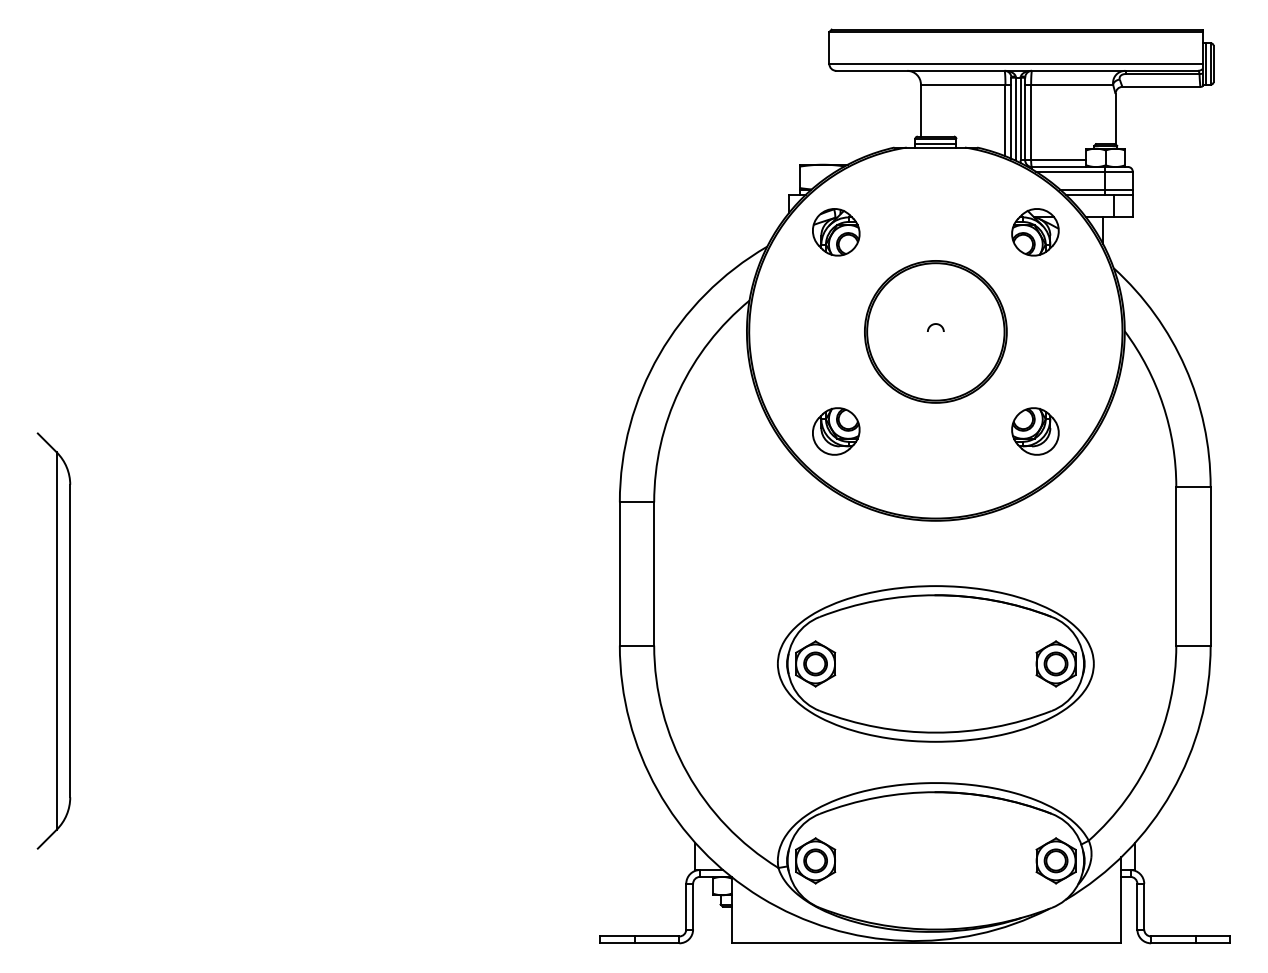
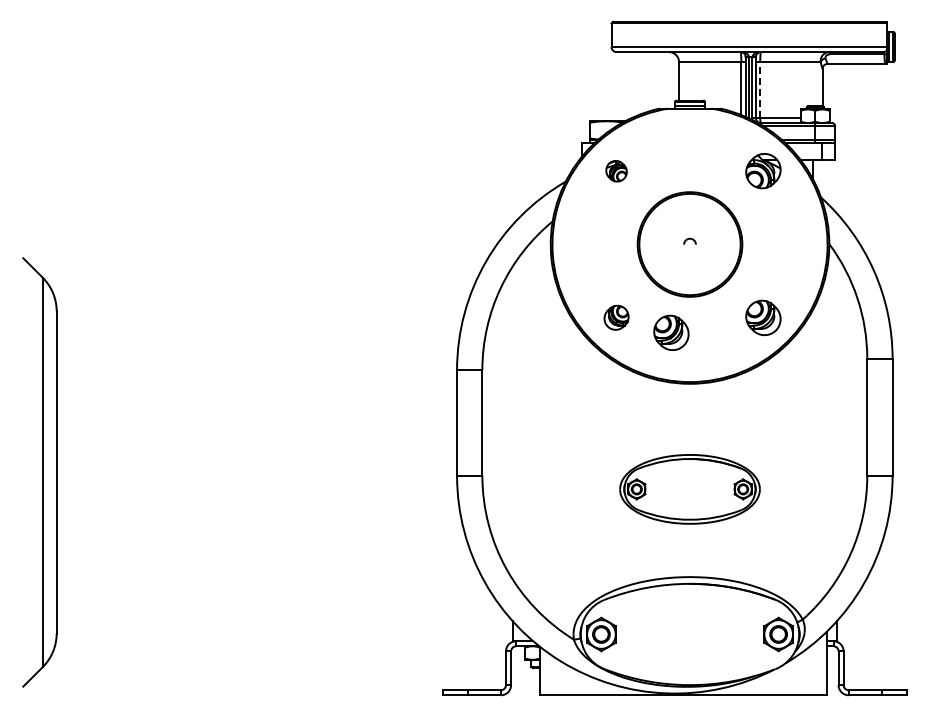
line: (1031, 122) -> (760, 90), solid -> dashed
part: (836, 232) -> (616, 171), size x0.6
part: (836, 430) -> (616, 317), size x0.7
part: (910, 451) -> (671, 332), added
part: (53, 641) -> (39, 472), size x1.4
part: (935, 664) -> (689, 489), size x0.6

